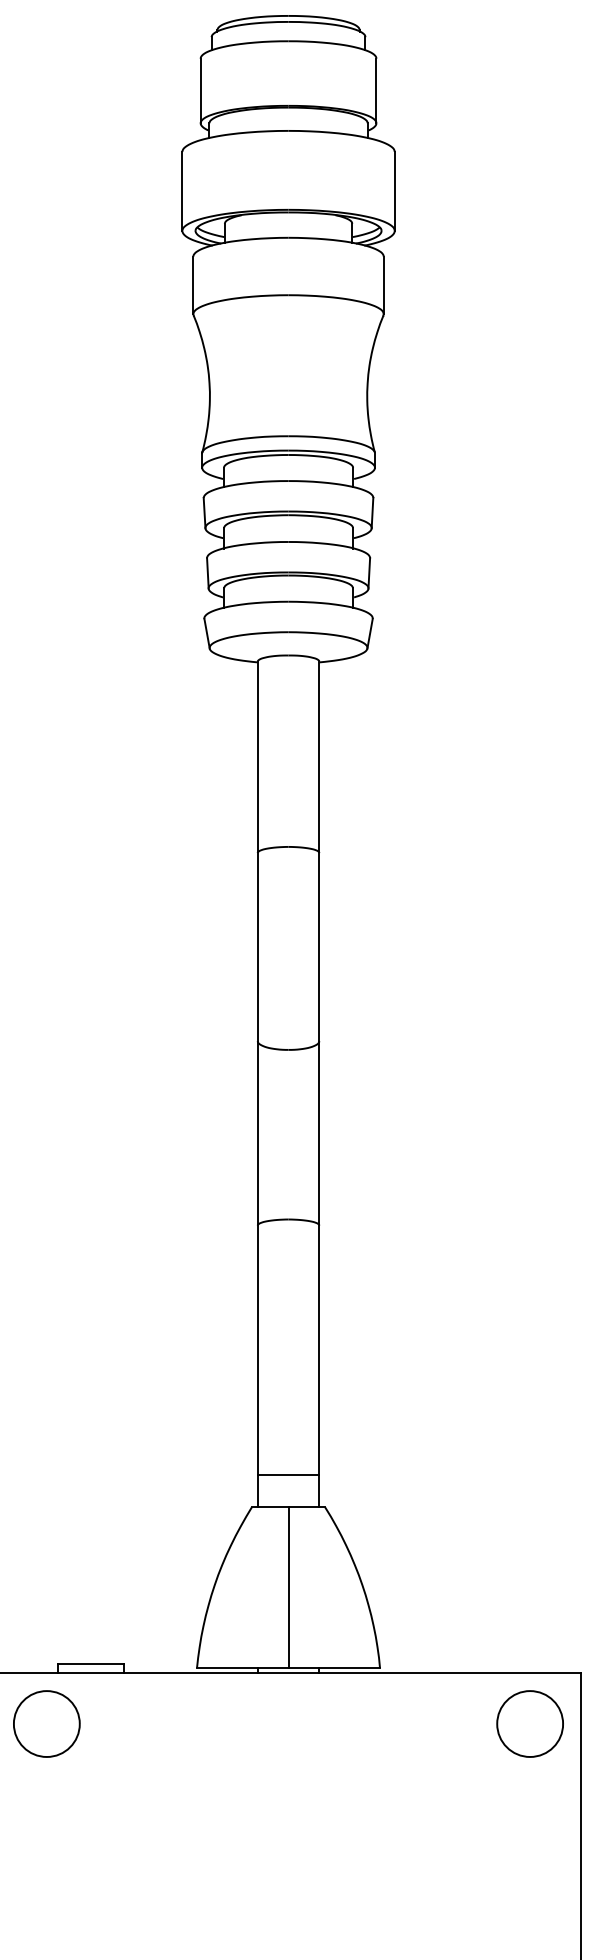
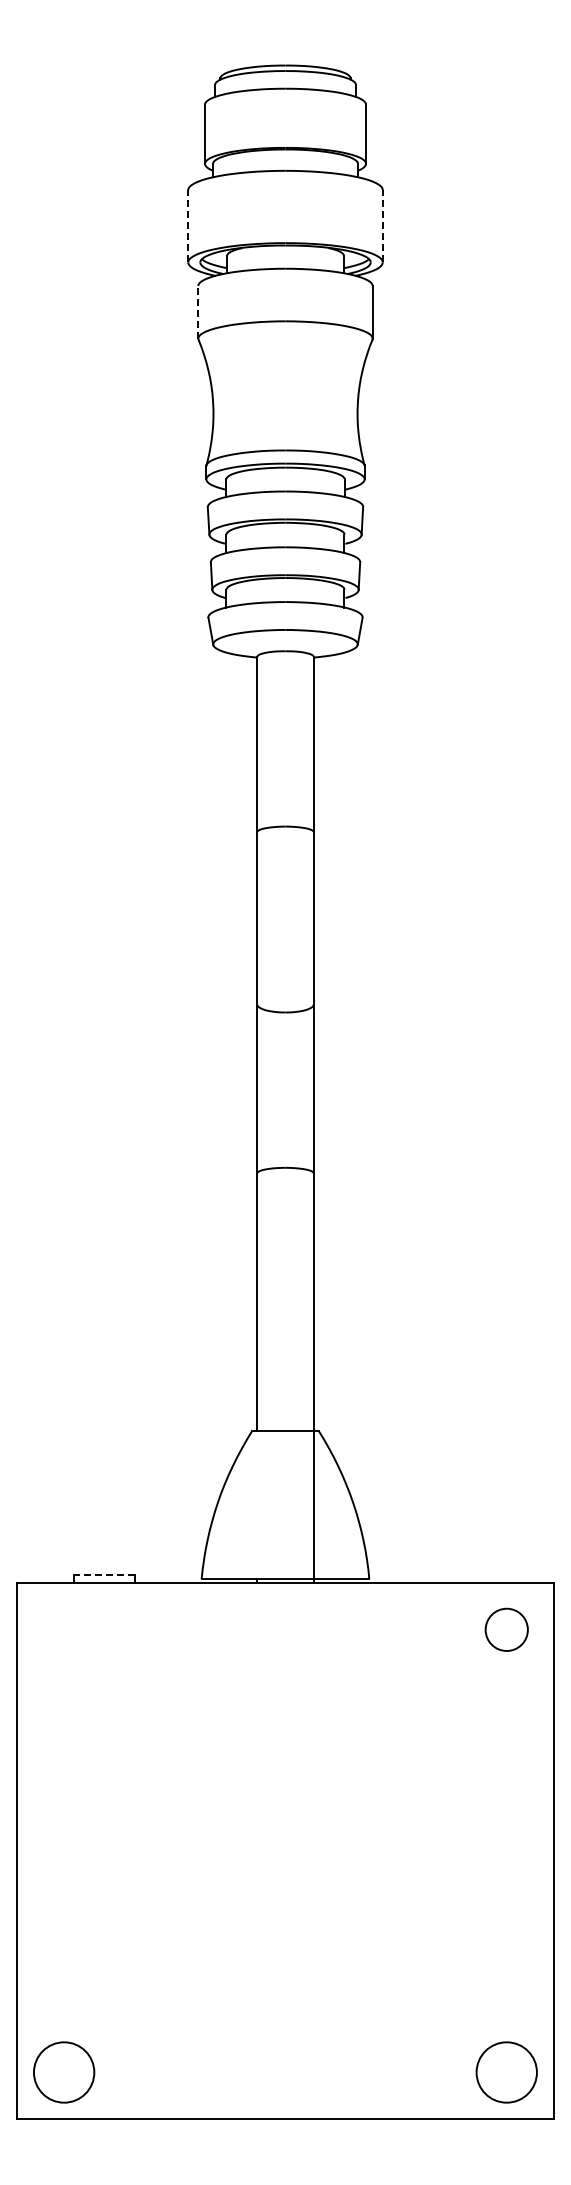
line: (182, 190) -> (188, 225), solid -> dashed
line: (394, 190) -> (382, 225), solid -> dashed
line: (193, 284) -> (198, 311), solid -> dashed
line: (288, 1474) -> (285, 1401), removed
line: (288, 1587) -> (314, 1504), moved
line: (89, 1663) -> (103, 1574), solid -> dashed
circle: (47, 1723) -> (64, 1629), removed
circle: (529, 1723) -> (506, 1629), size x0.7

